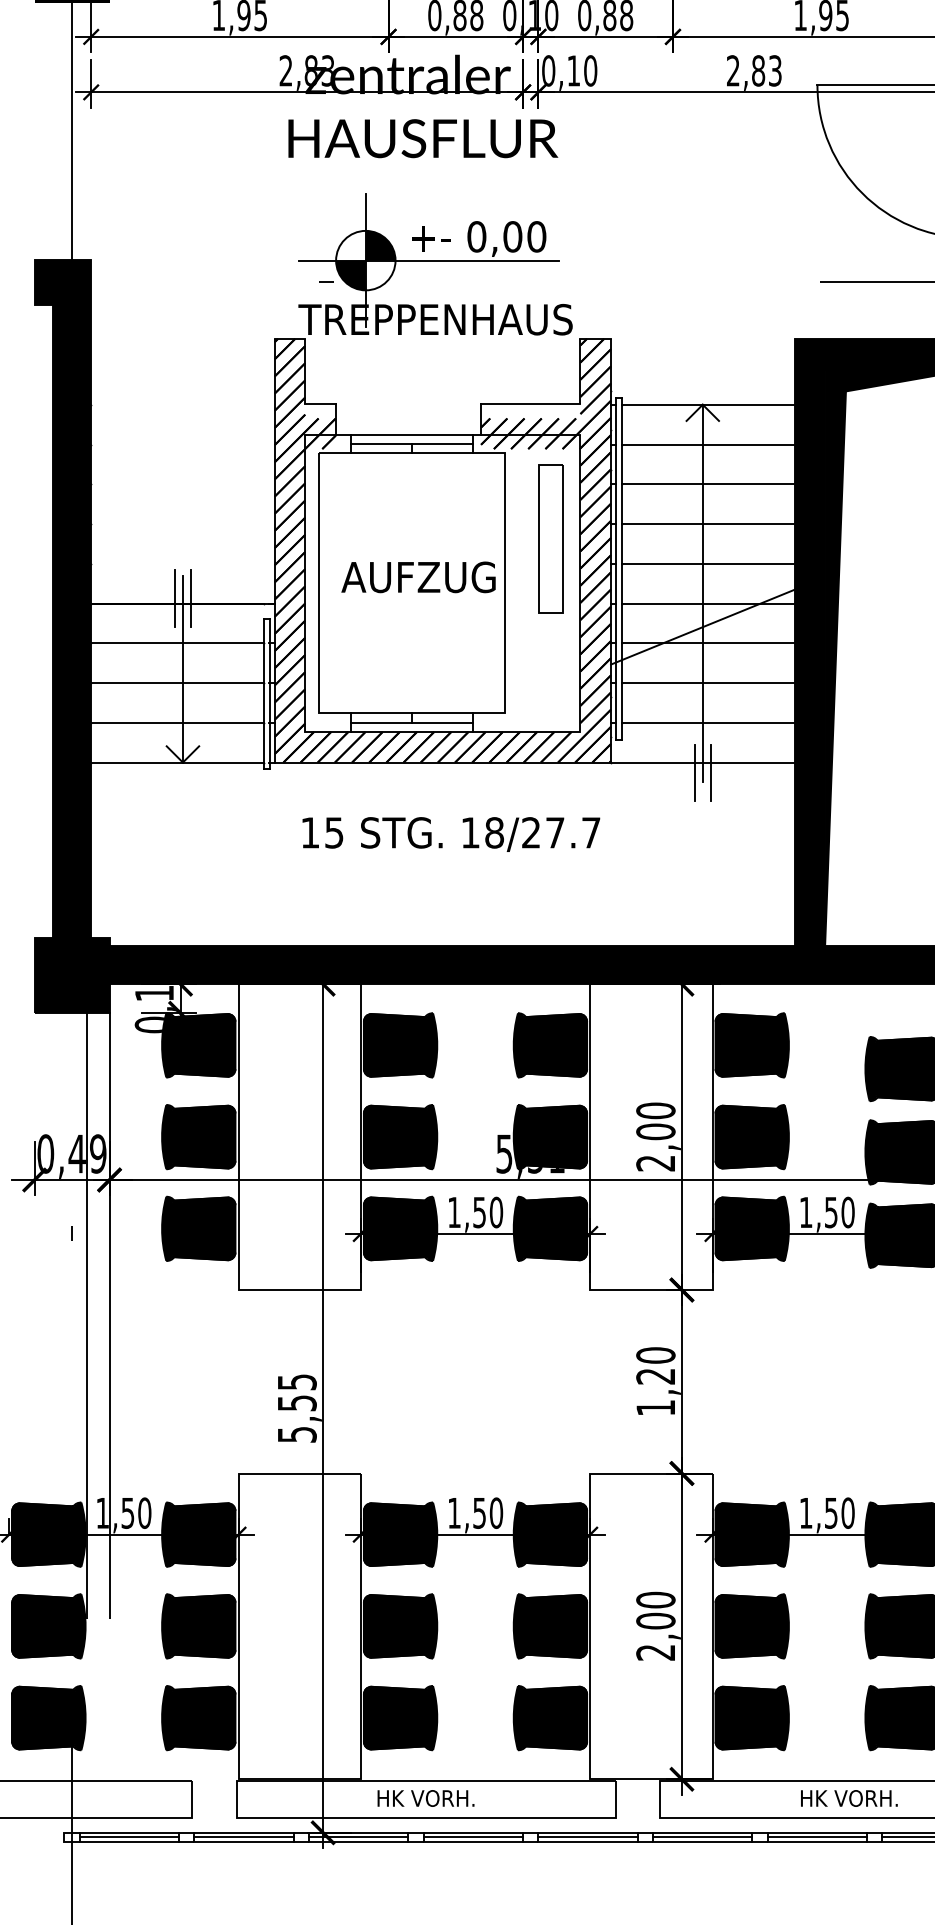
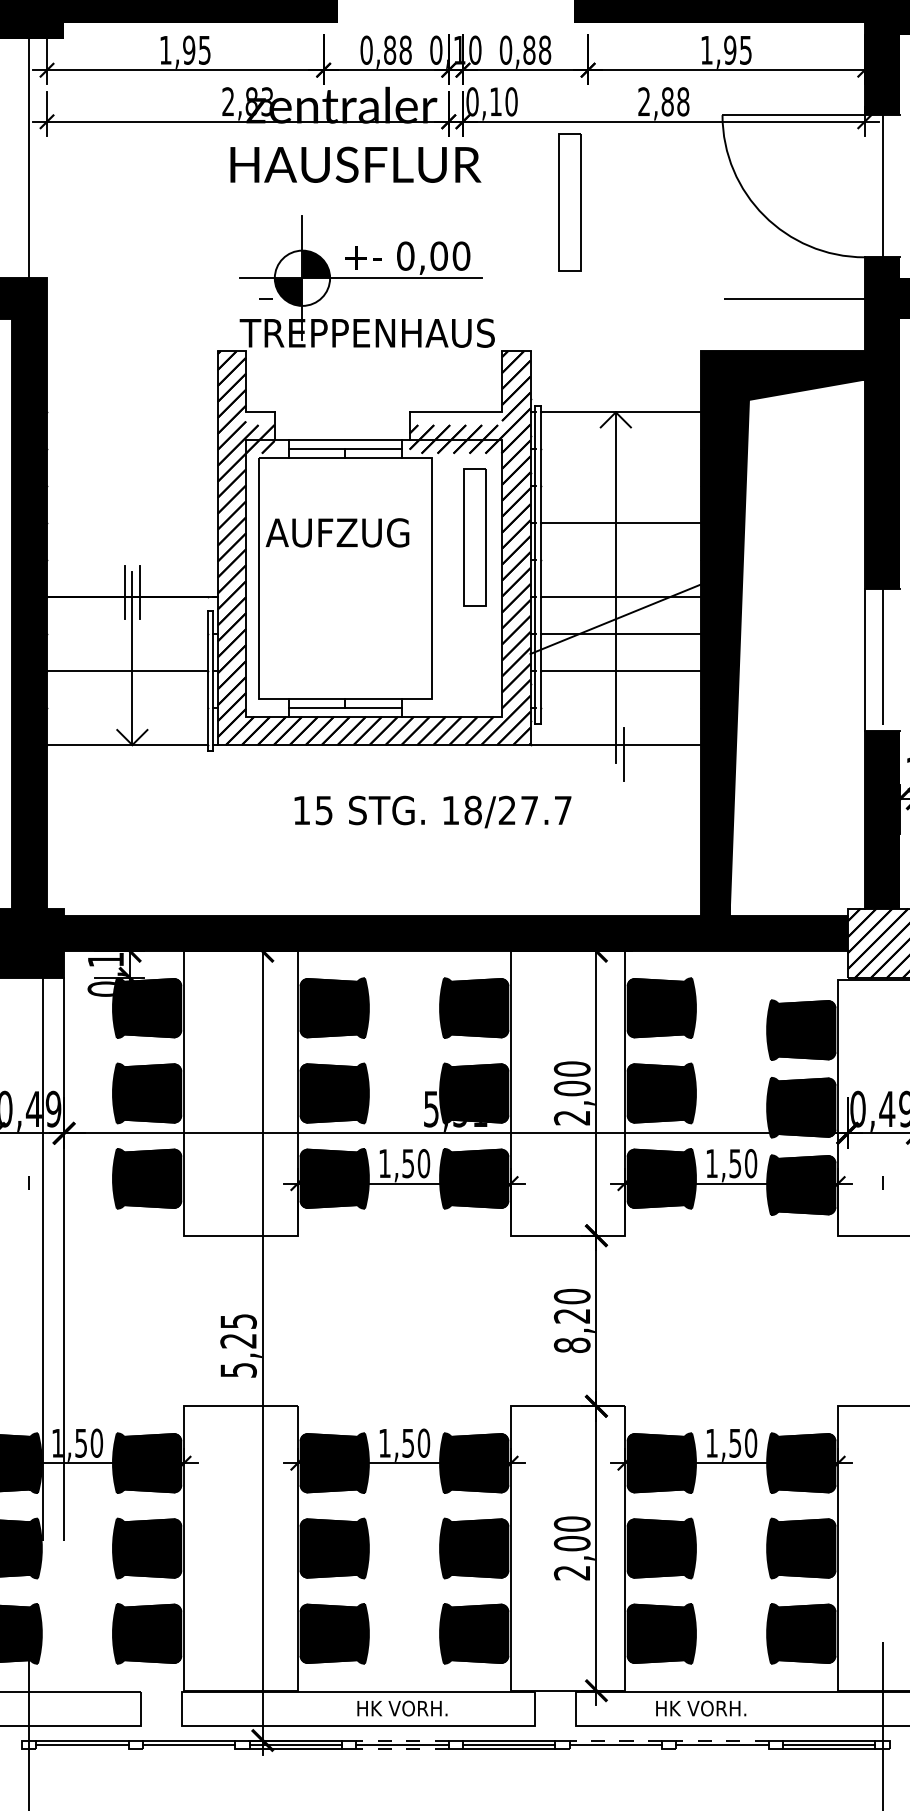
text: (775, 70) -> (683, 101), 2,83 -> 2,88
part: (652, 179) -> (569, 202), added
line: (707, 444) -> (620, 449), removed
line: (707, 484) -> (620, 486), removed
line: (707, 564) -> (620, 560), removed
text: (418, 576) -> (337, 532), moved
line: (177, 643) -> (127, 634), removed
line: (177, 723) -> (127, 708), removed
line: (707, 723) -> (620, 708), removed
line: (694, 772) -> (608, 754), removed
text: (450, 833) -> (432, 811), moved
text: (297, 1403) -> (238, 1341), 5,55 -> 5,25
text: (655, 1407) -> (571, 1344), 1,20 -> 8,20
text: (426, 1798) -> (402, 1708), moved
text: (849, 1798) -> (701, 1708), moved
line: (473, 1832) -> (402, 1740), solid -> dashed
line: (702, 1832) -> (615, 1740), solid -> dashed
line: (817, 1832) -> (722, 1740), solid -> dashed
line: (129, 1842) -> (82, 1749), removed
line: (244, 1842) -> (189, 1749), removed
line: (473, 1842) -> (402, 1749), solid -> dashed
line: (702, 1842) -> (615, 1749), removed
line: (817, 1842) -> (722, 1749), removed

